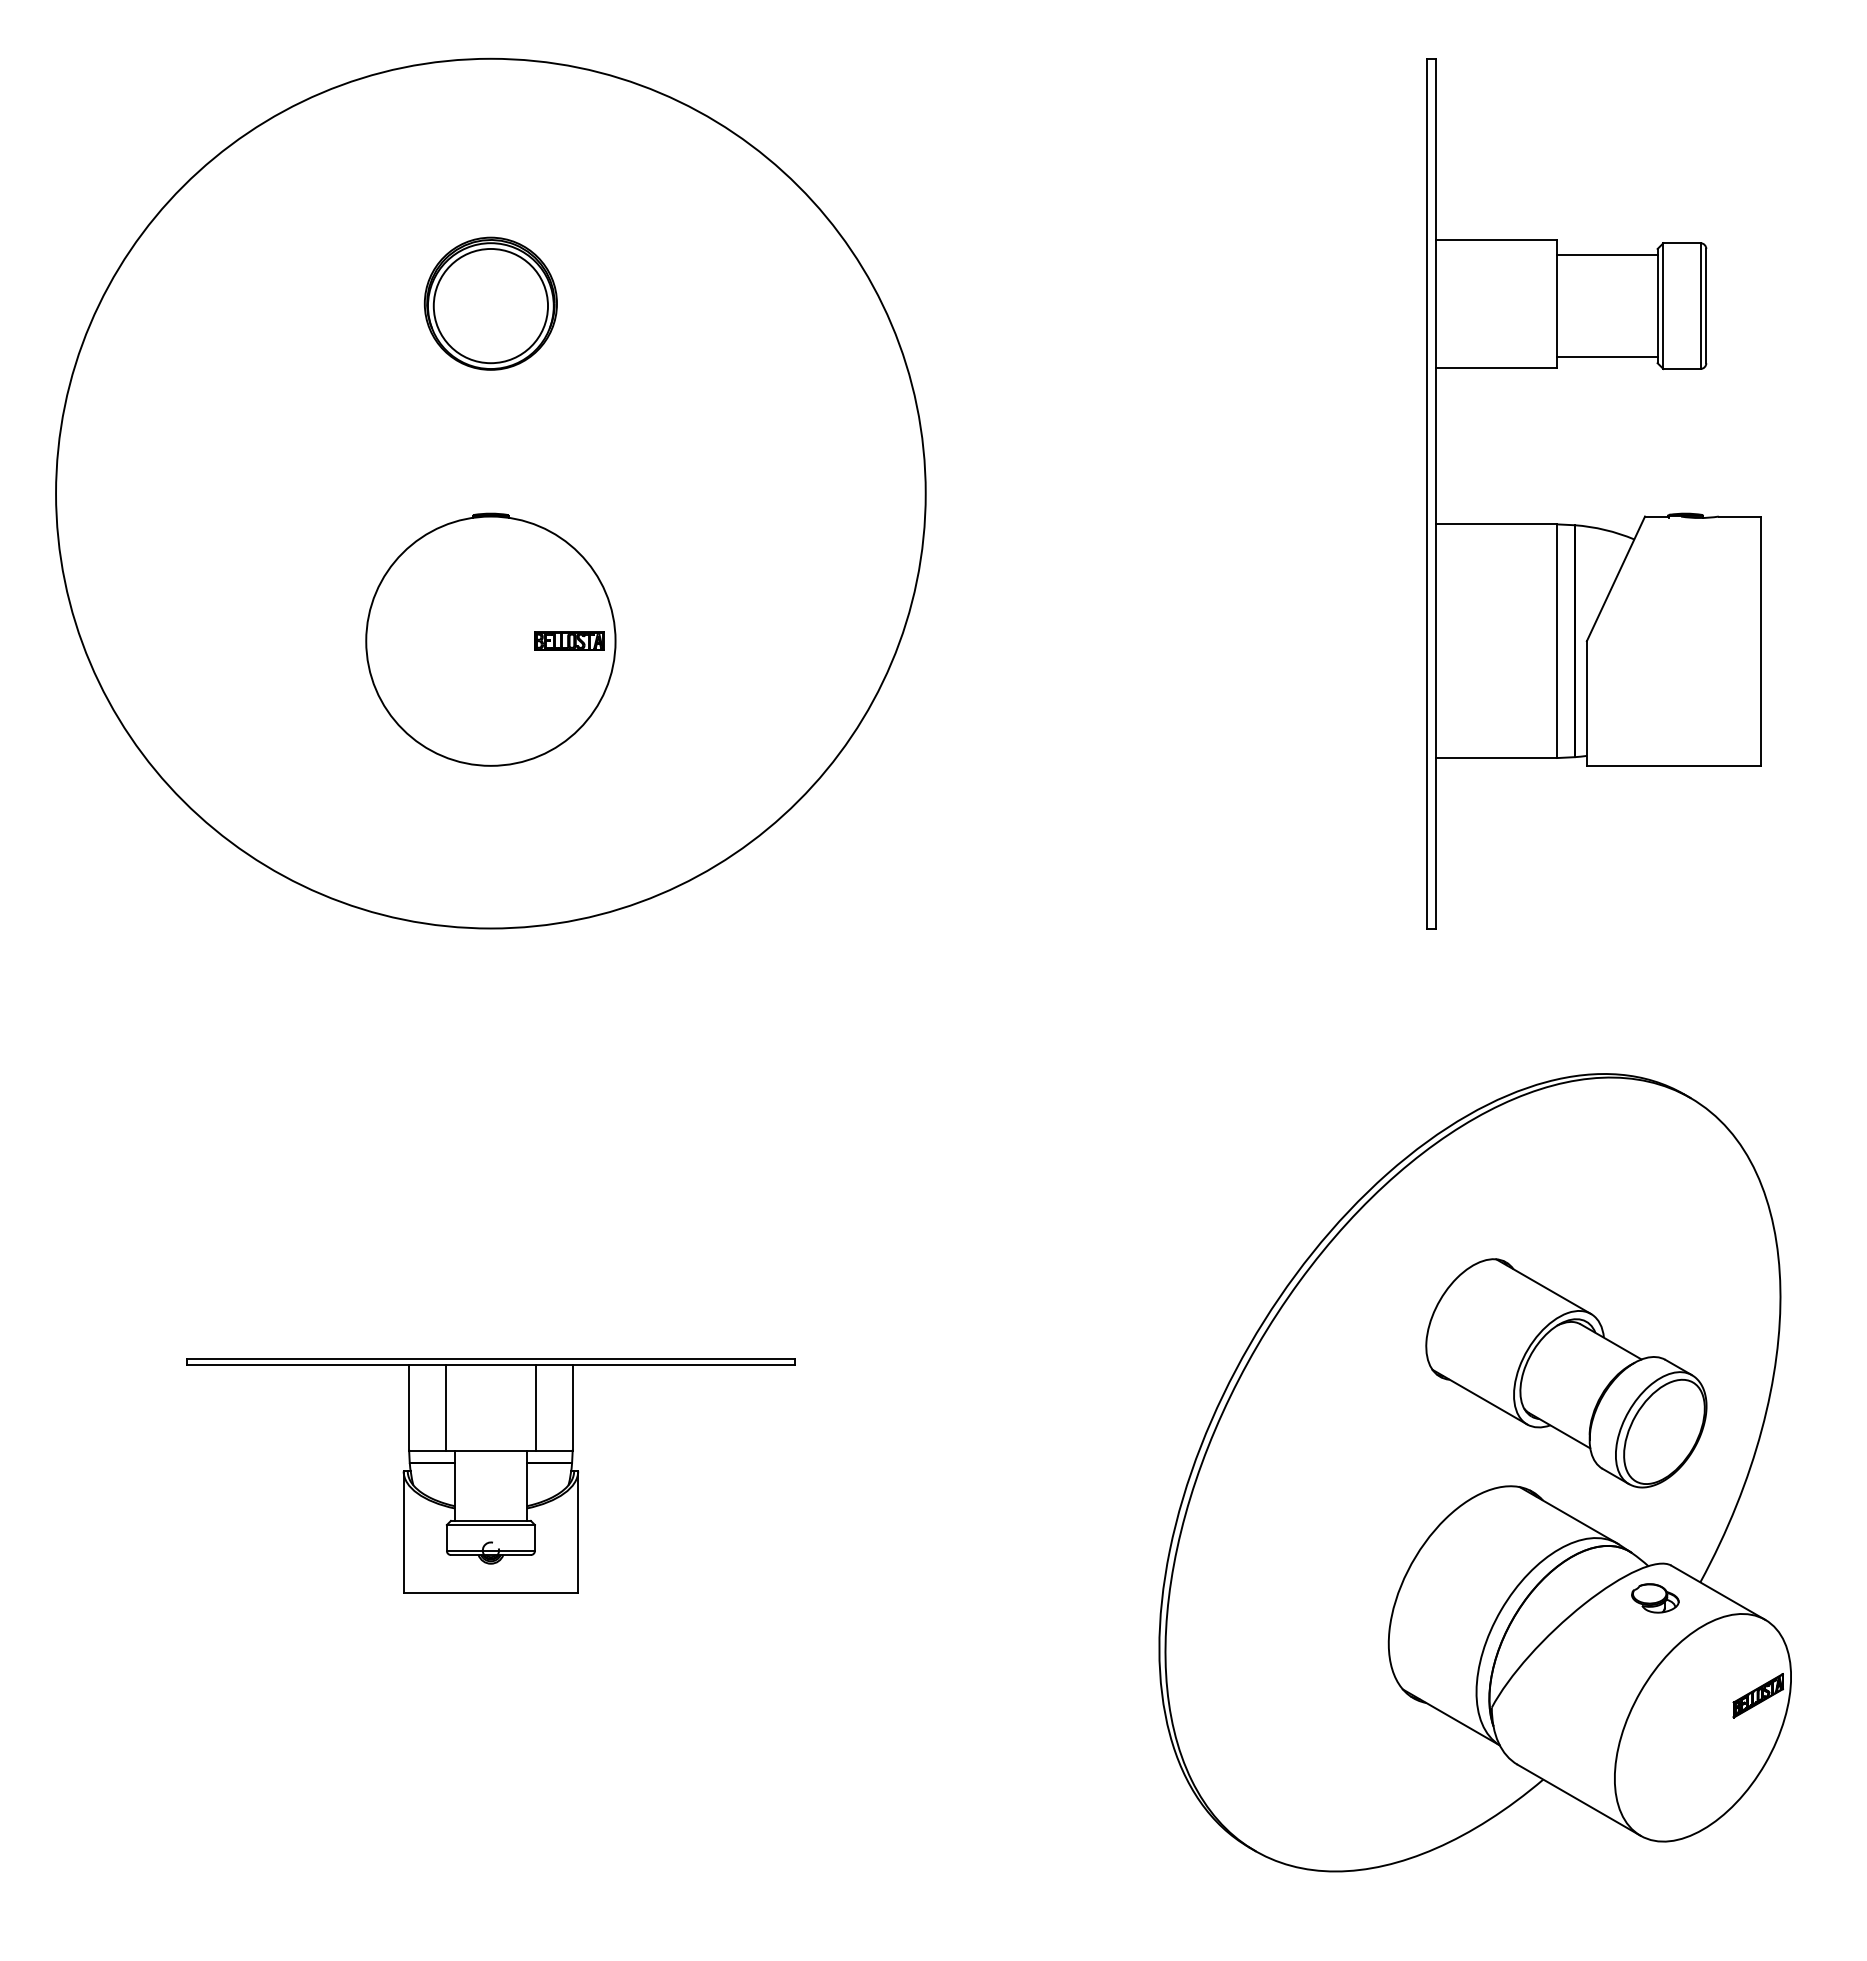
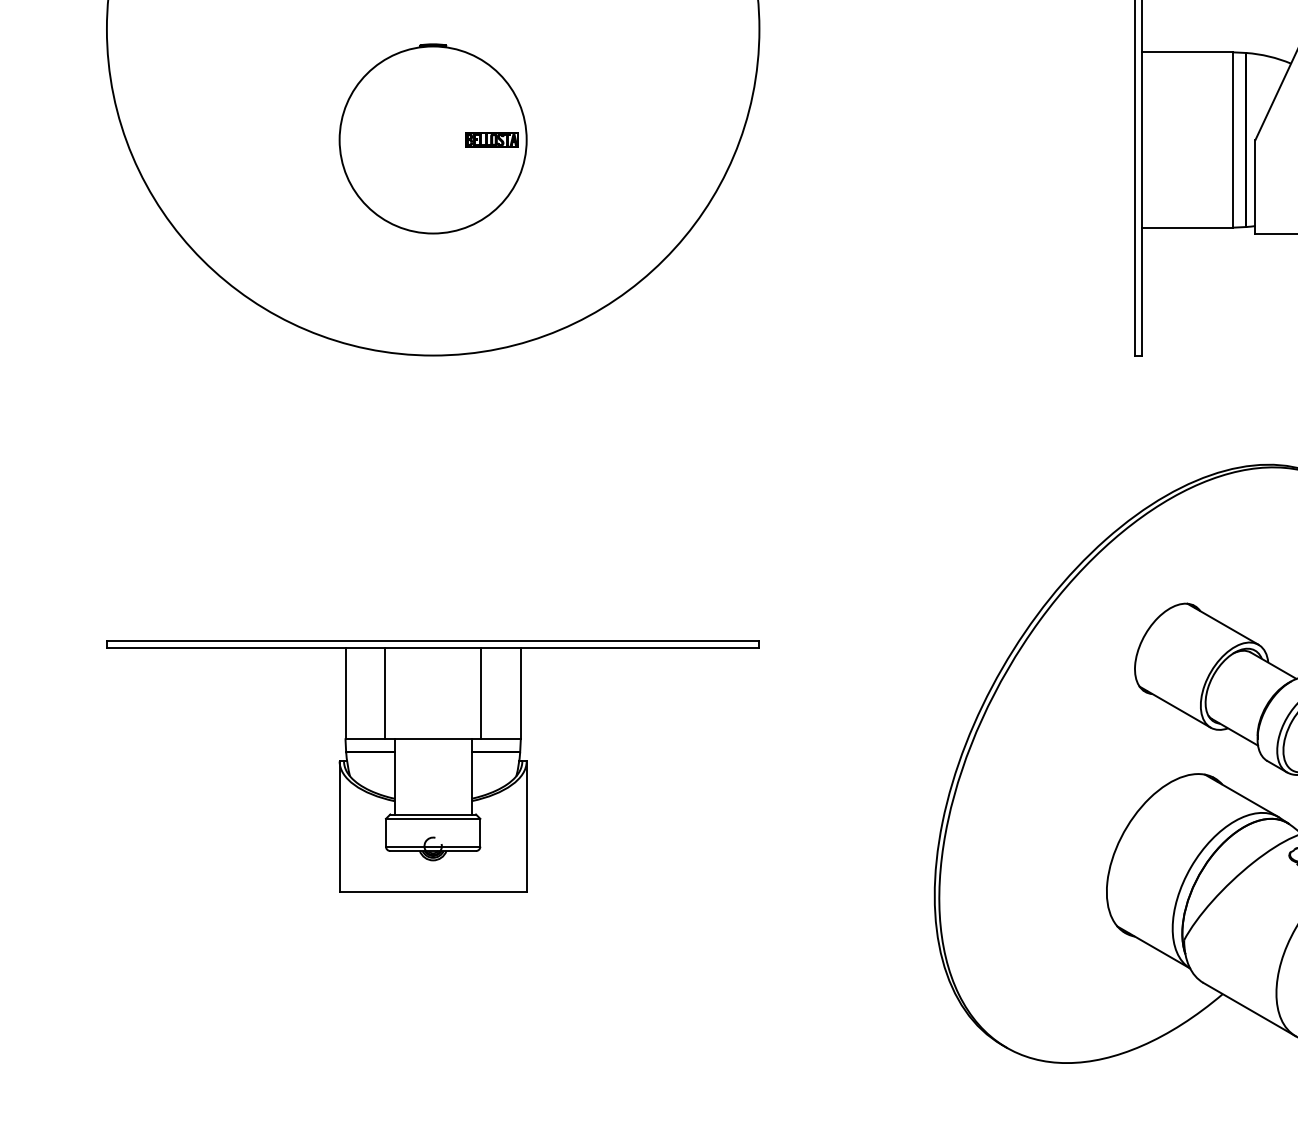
part: (490, 1475) -> (432, 765), size x1.43

